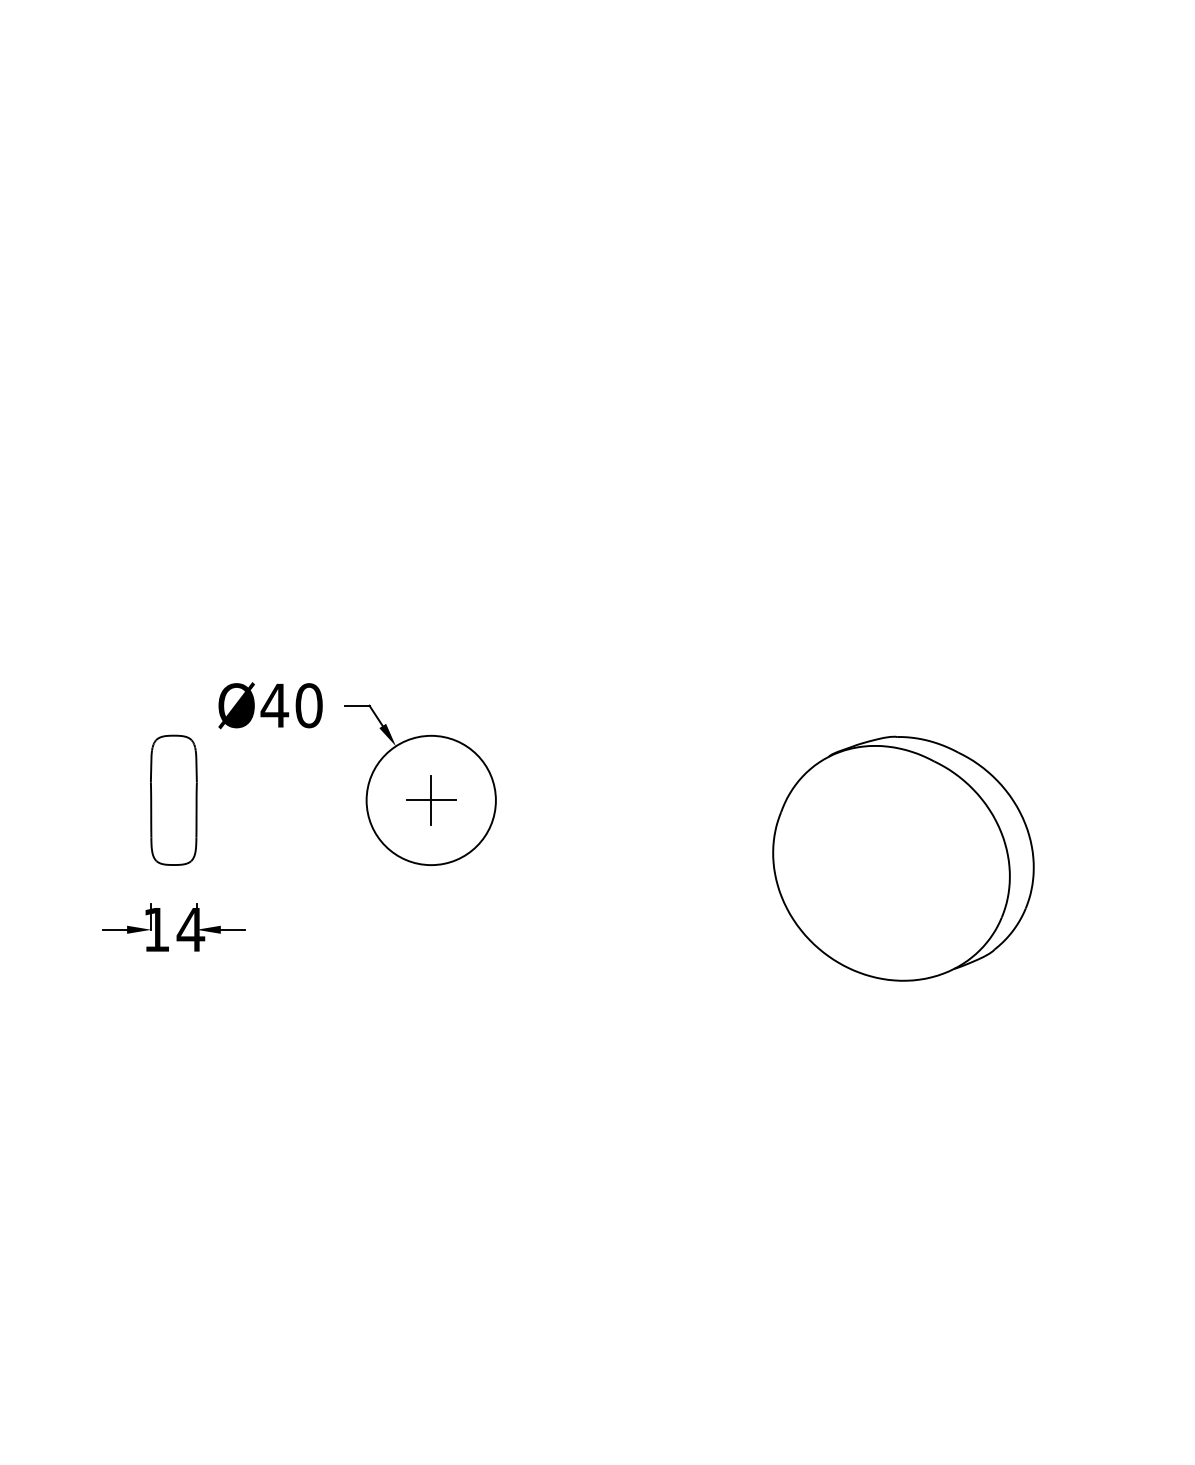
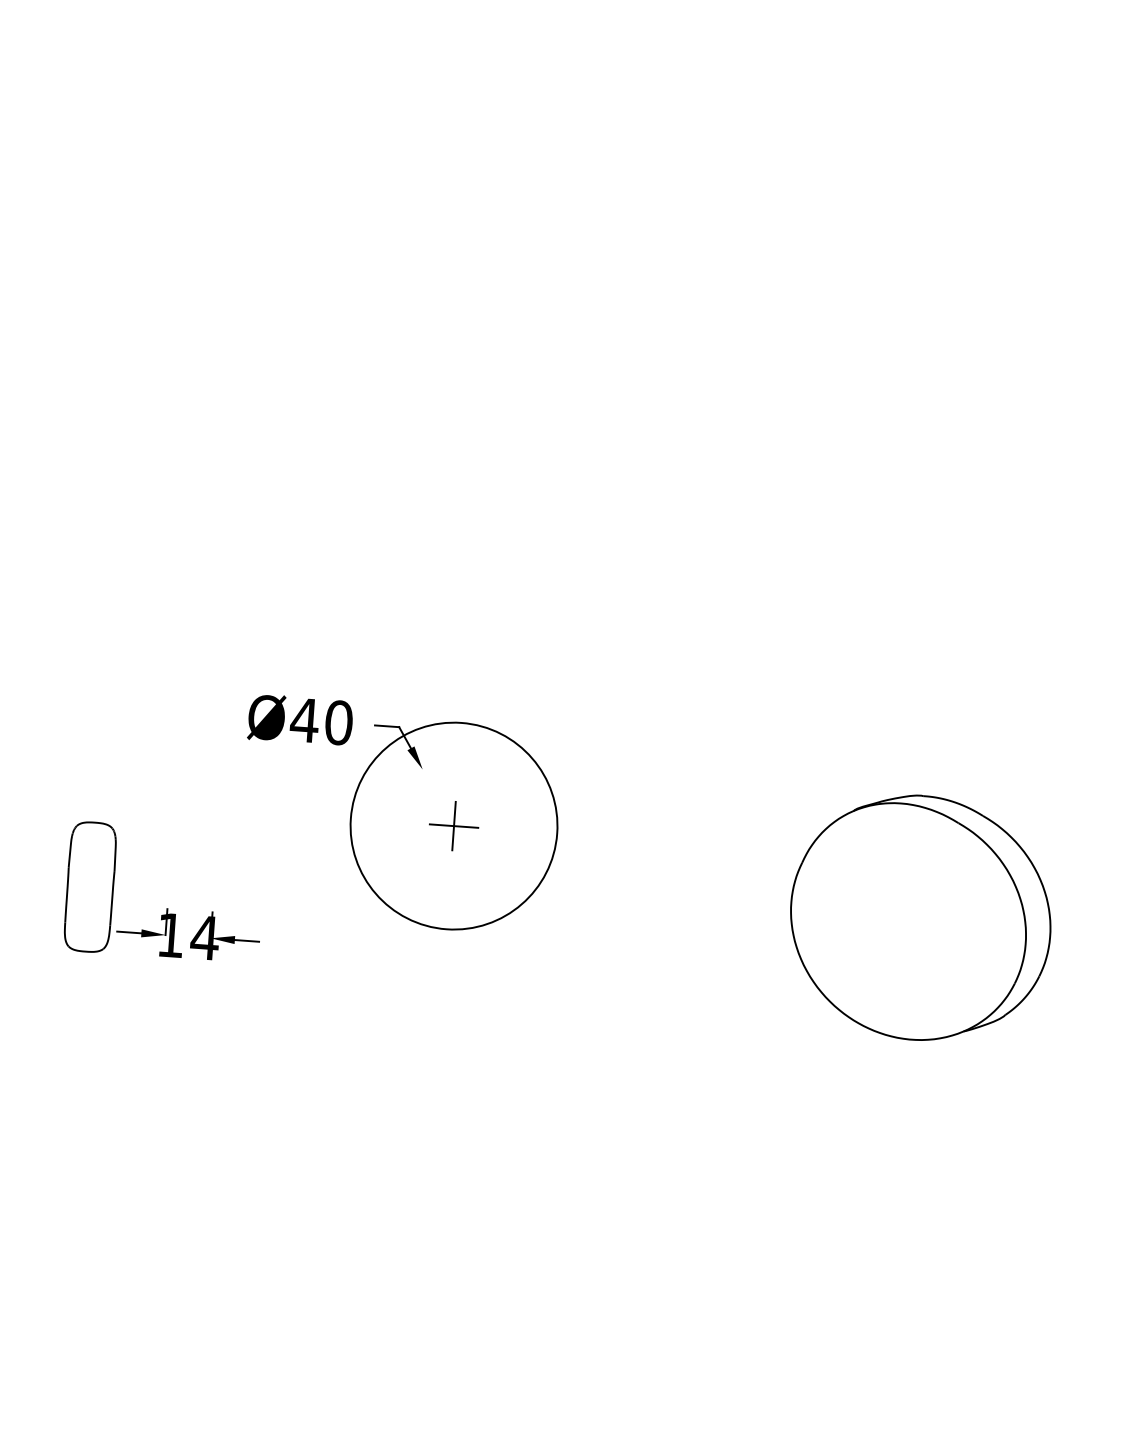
part: (173, 799) -> (90, 886), moved
circle: (430, 800) -> (453, 826), size x1.6

